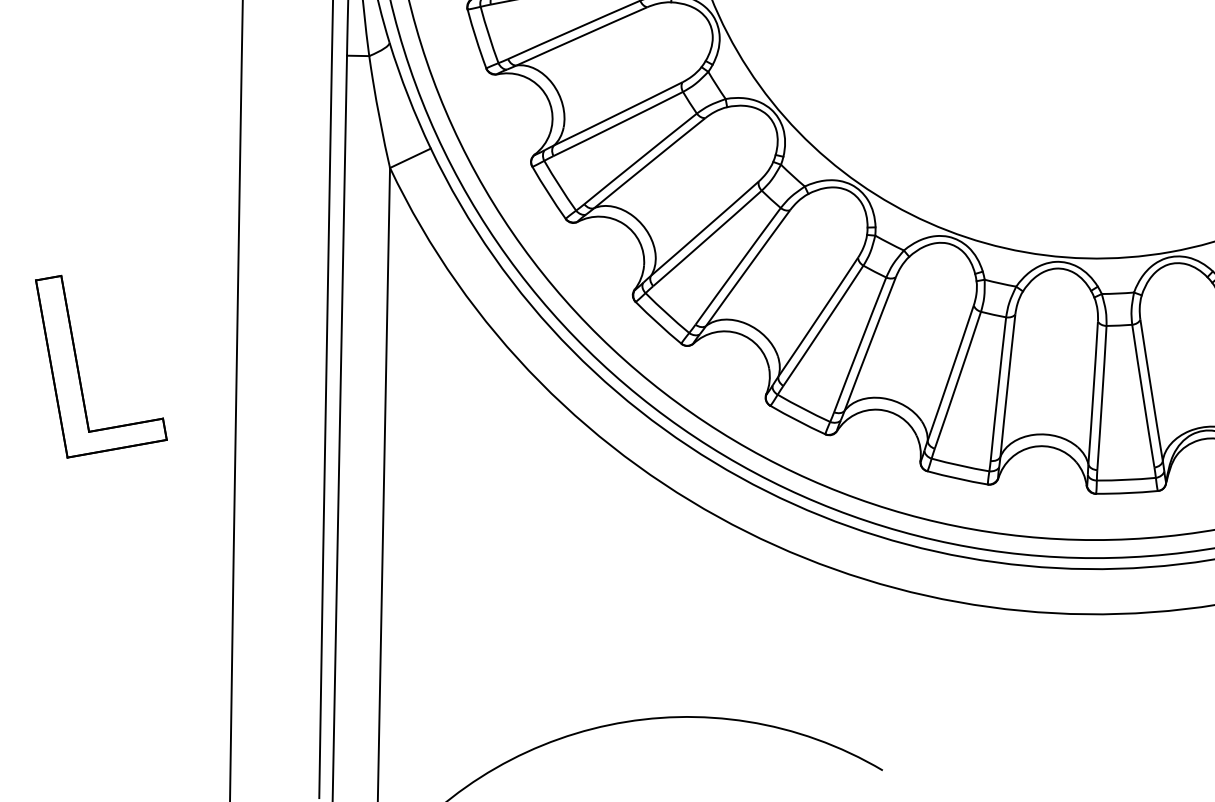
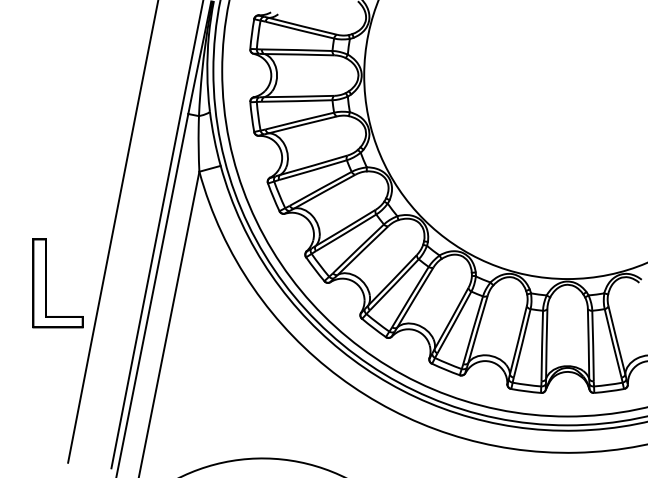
part: (78, 364) -> (46, 283), moved

